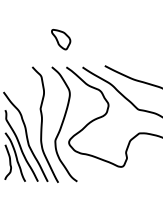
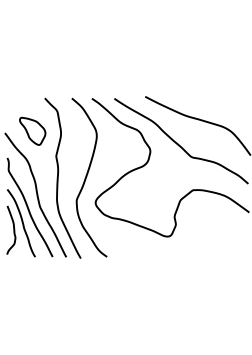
part: (60, 39) -> (32, 130), moved

